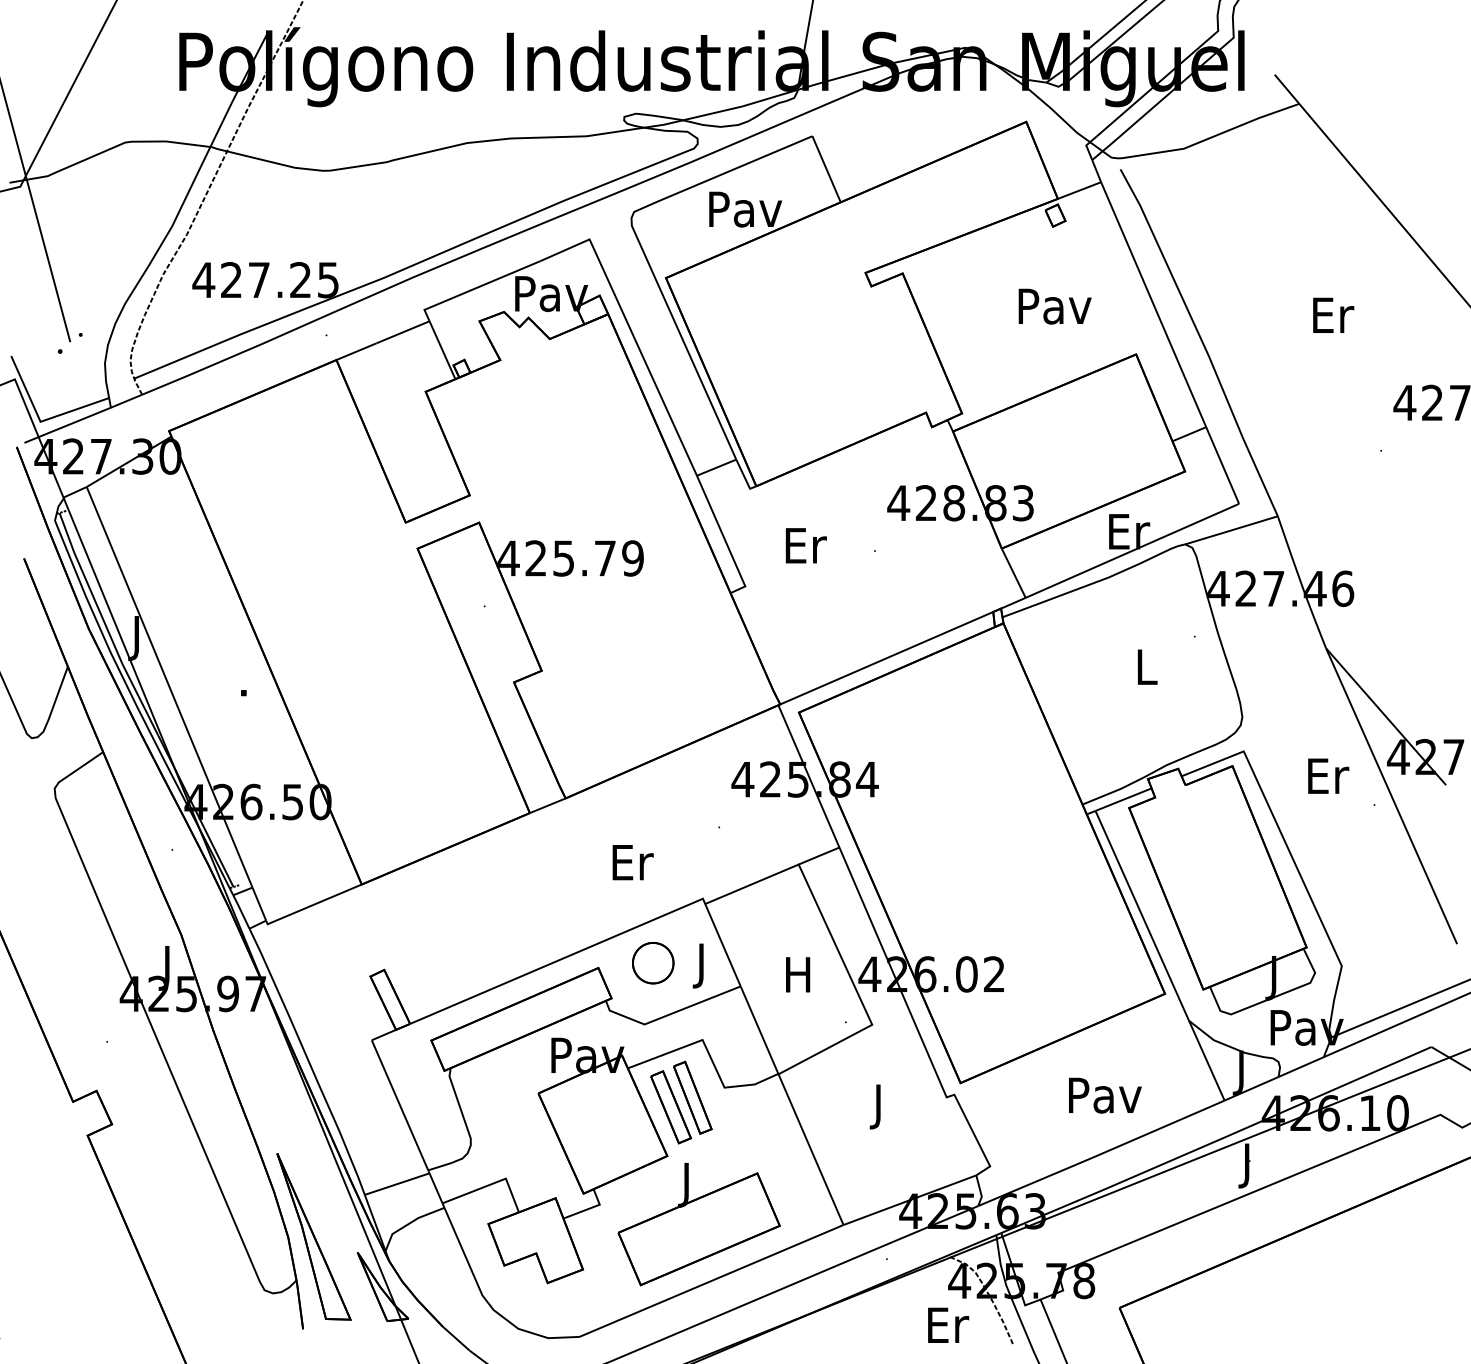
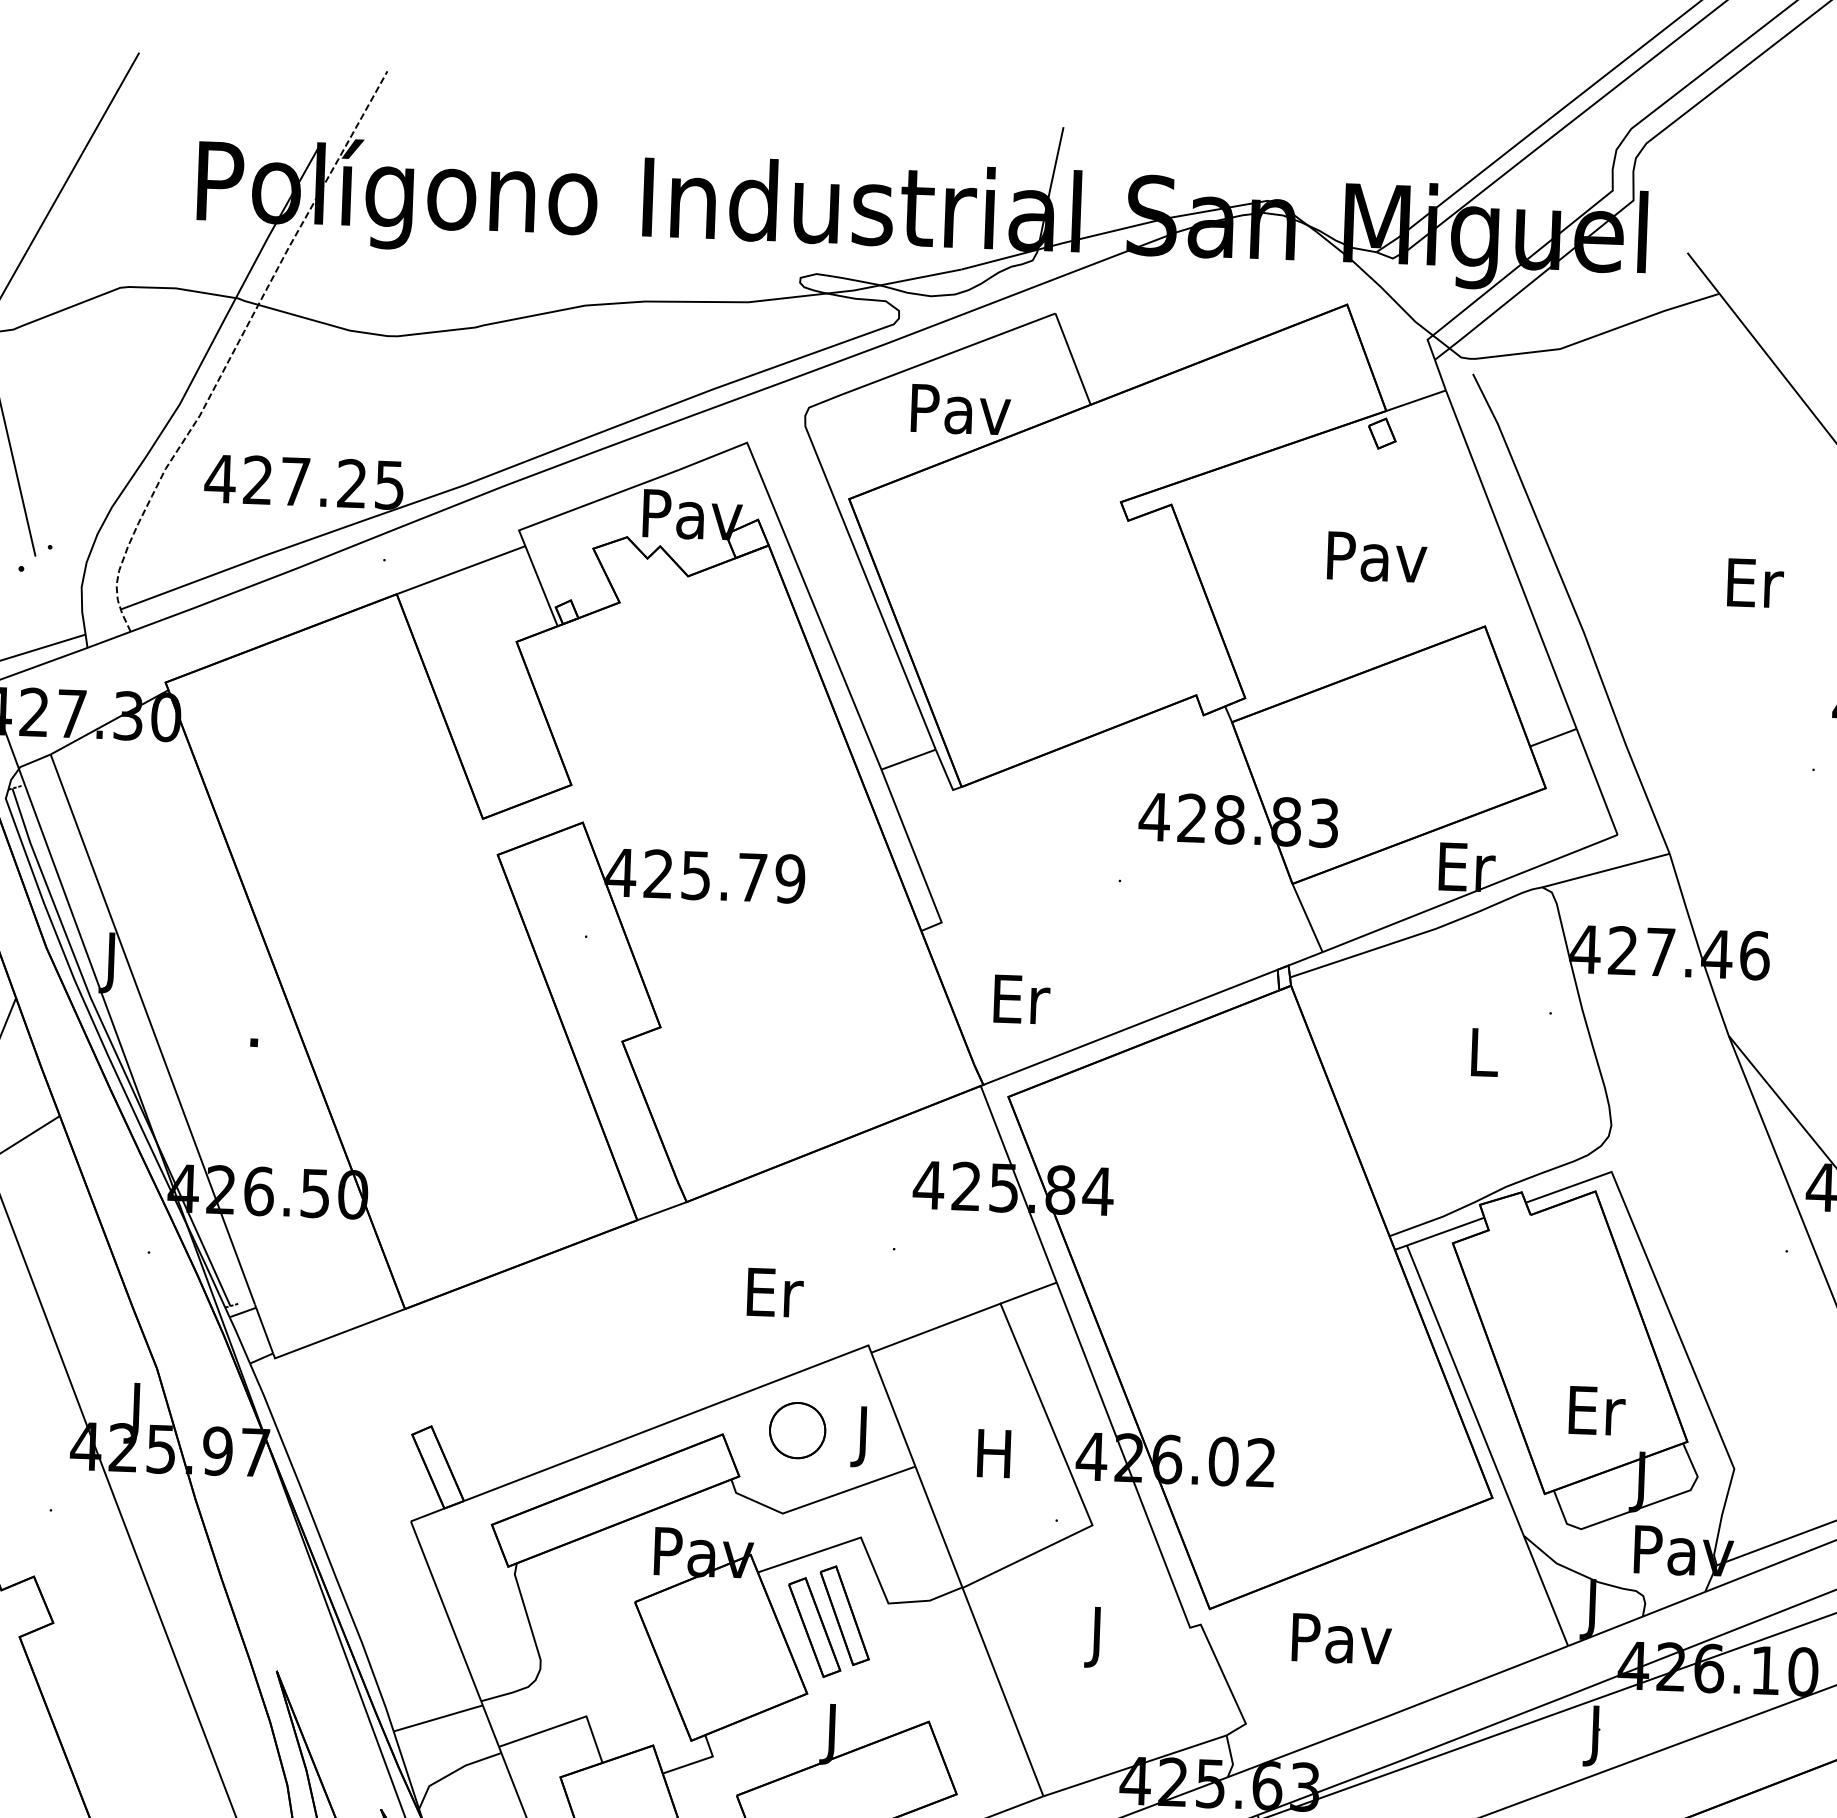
text: (805, 545) -> (1020, 999), moved
text: (1328, 775) -> (1597, 1409), moved
text: (1105, 1095) -> (1342, 1638), moved

